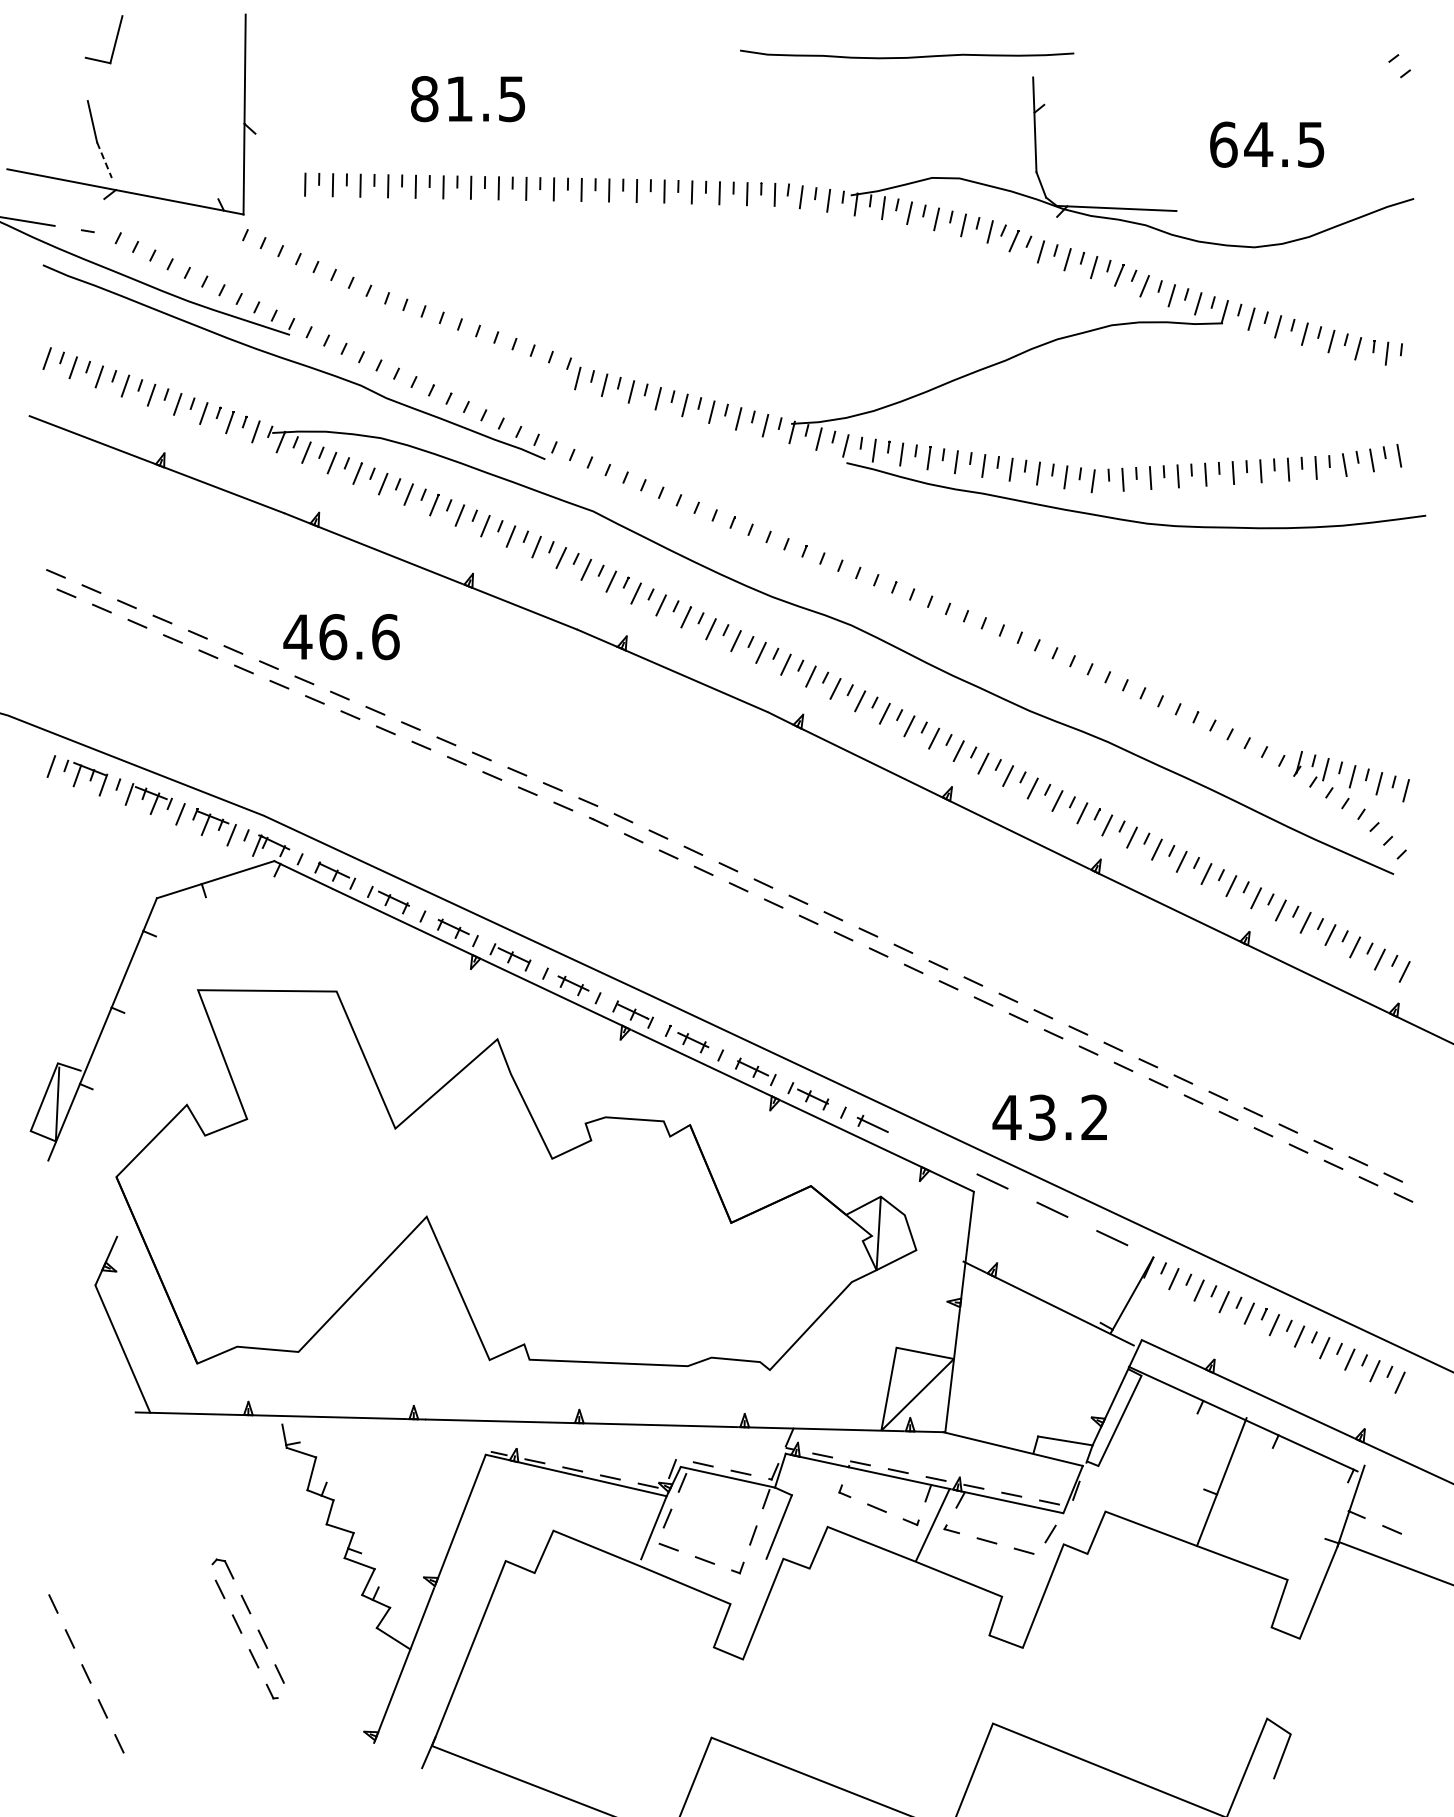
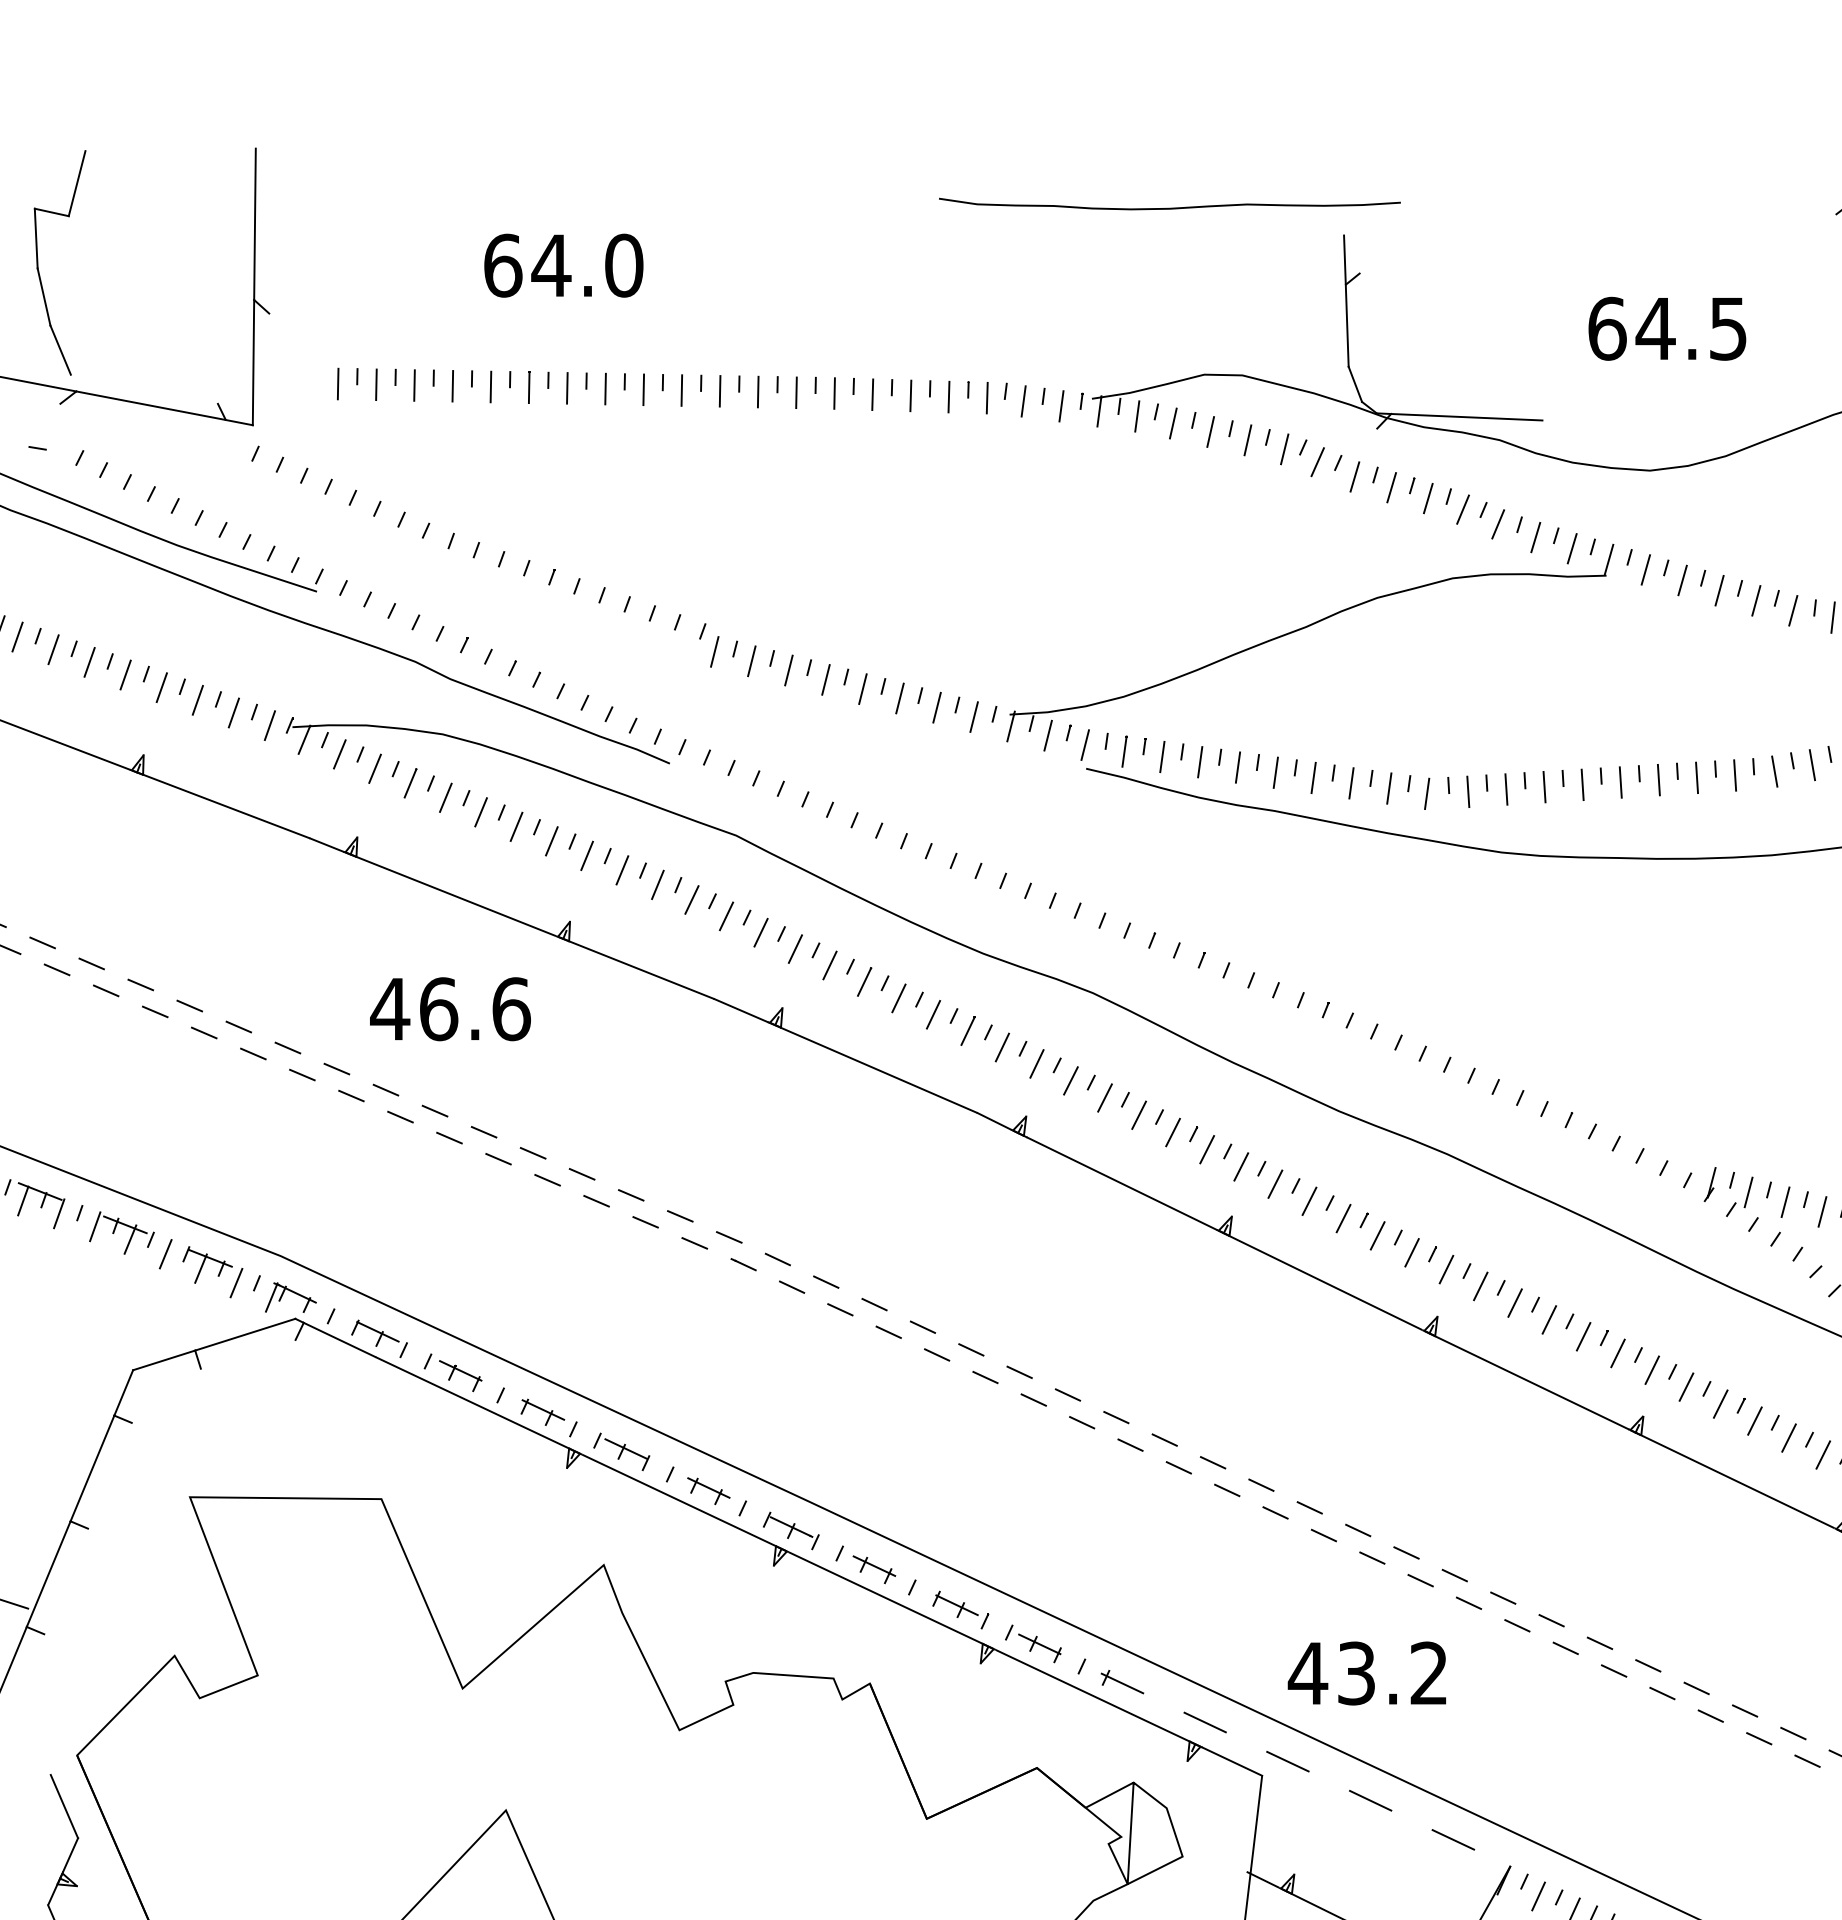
line: (86, 79) -> (35, 238), added
text: (468, 99) -> (563, 266), 81.5 -> 64.0
line: (104, 160) -> (60, 350), dashed -> solid
text: (341, 637) -> (450, 1009), moved
line: (932, 1153) -> (1204, 1722), added
line: (107, 1213) -> (64, 1805), added

